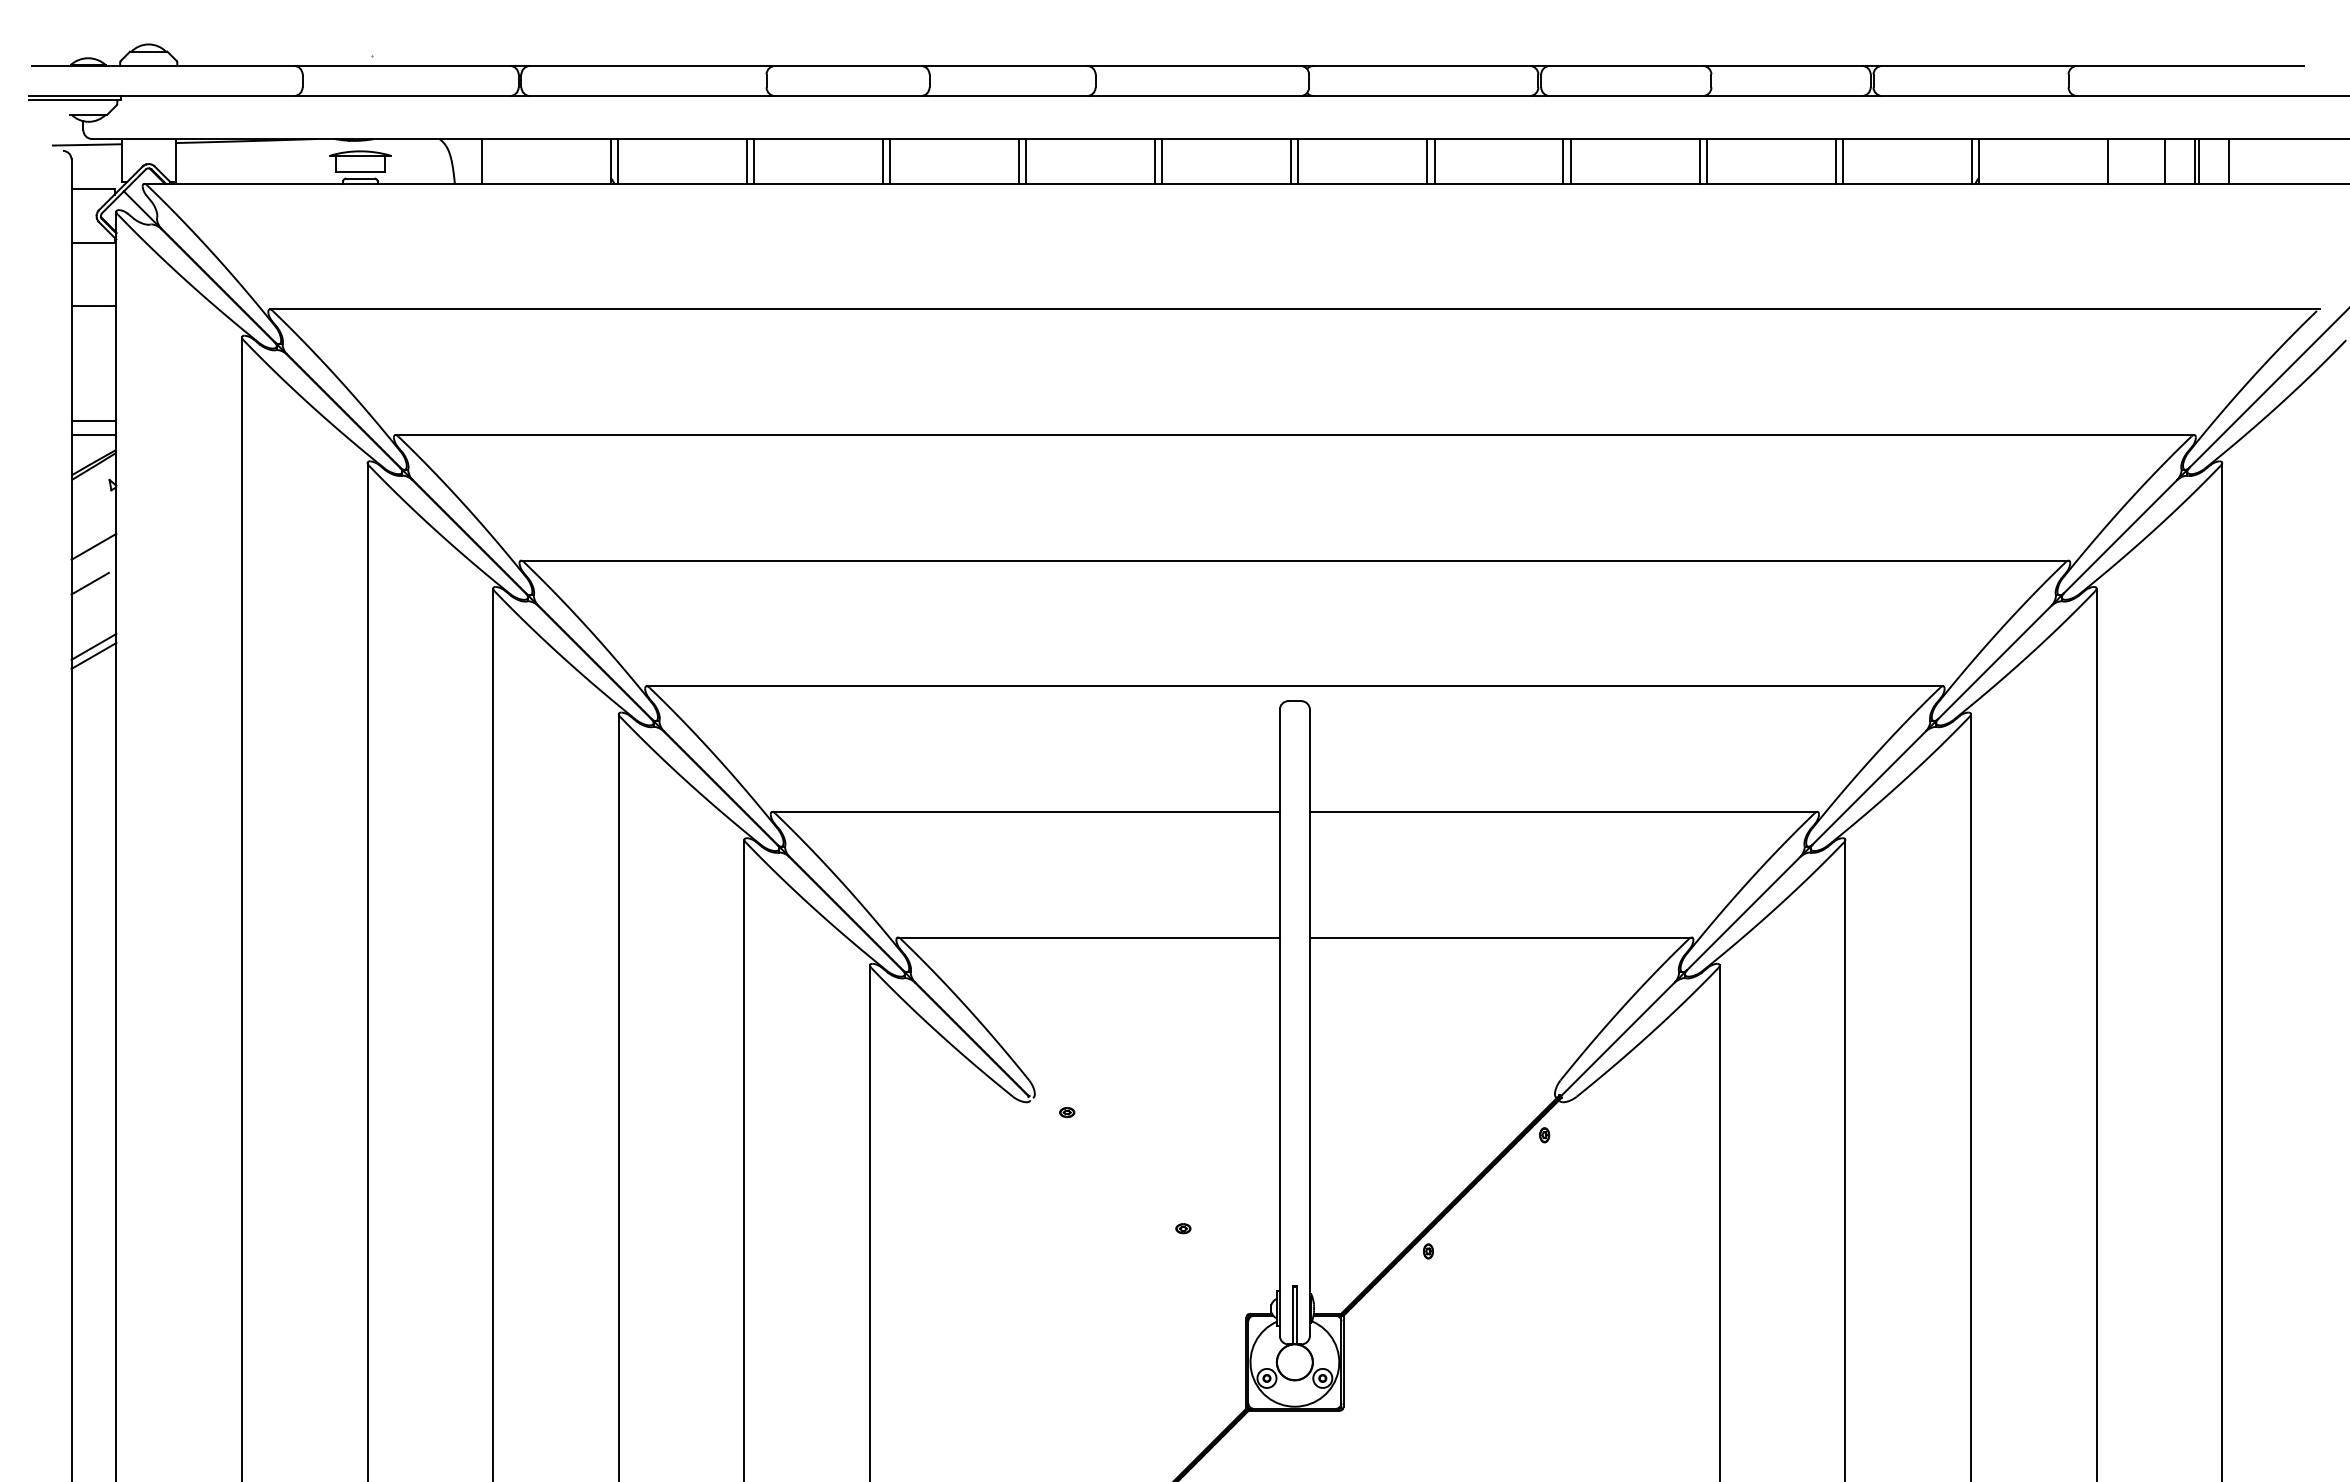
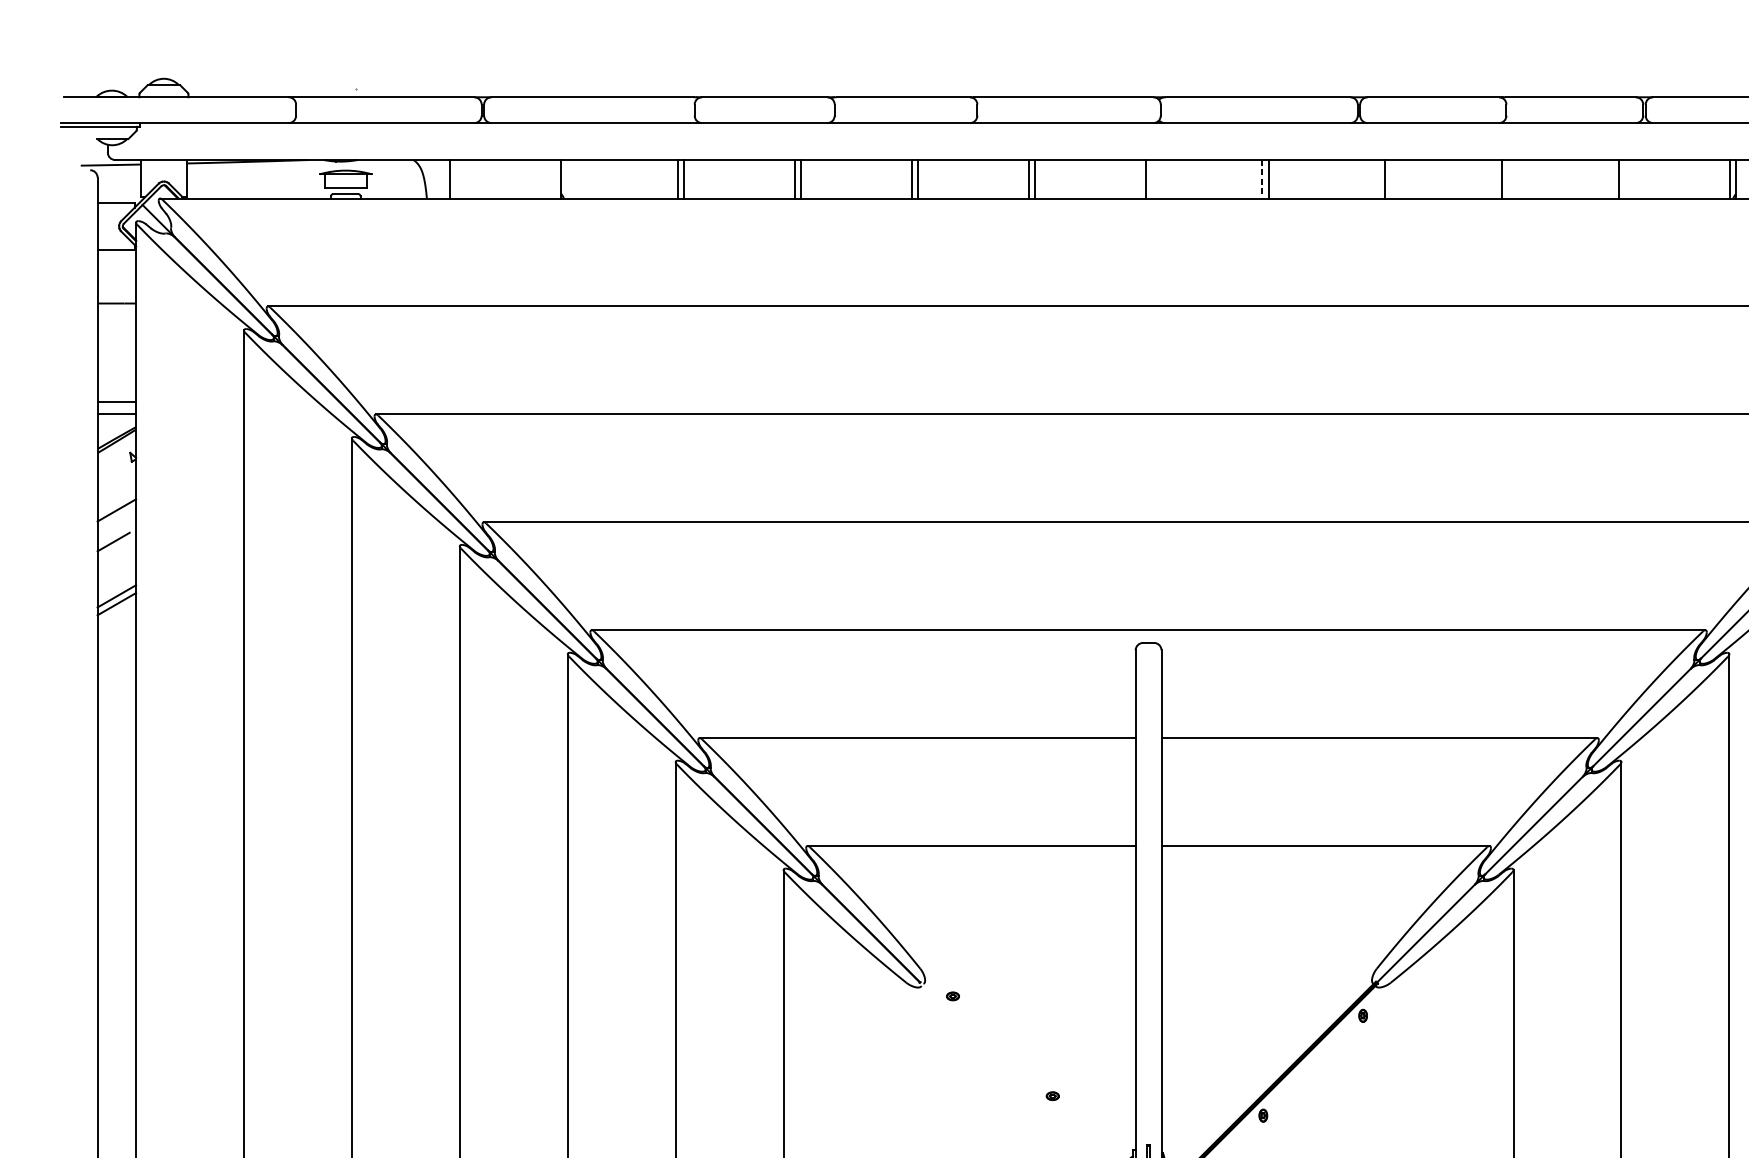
line: (618, 161) -> (567, 179), removed
line: (1298, 161) -> (1151, 179), removed
line: (1427, 161) -> (1262, 179), solid -> dashed
line: (1563, 161) -> (1379, 179), removed
line: (1699, 161) -> (1496, 179), removed
line: (1835, 161) -> (1613, 179), removed

